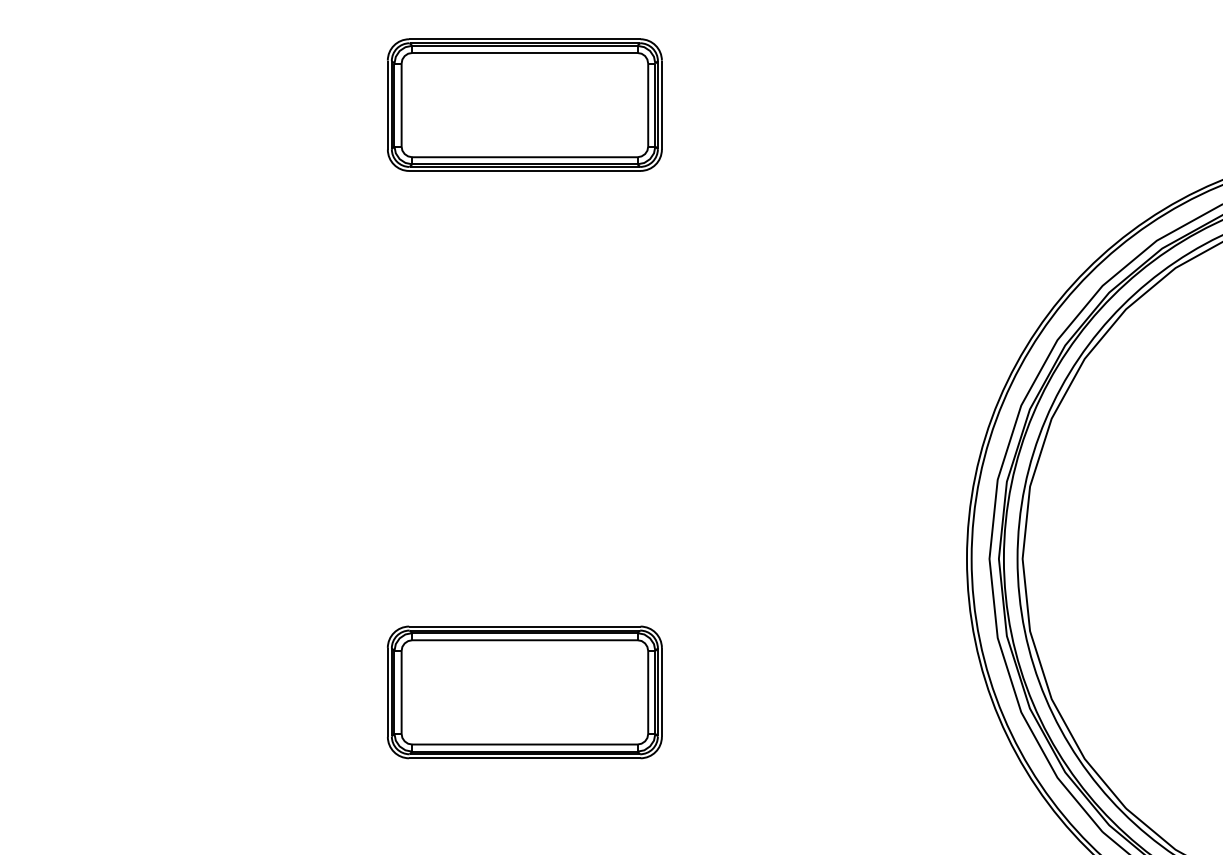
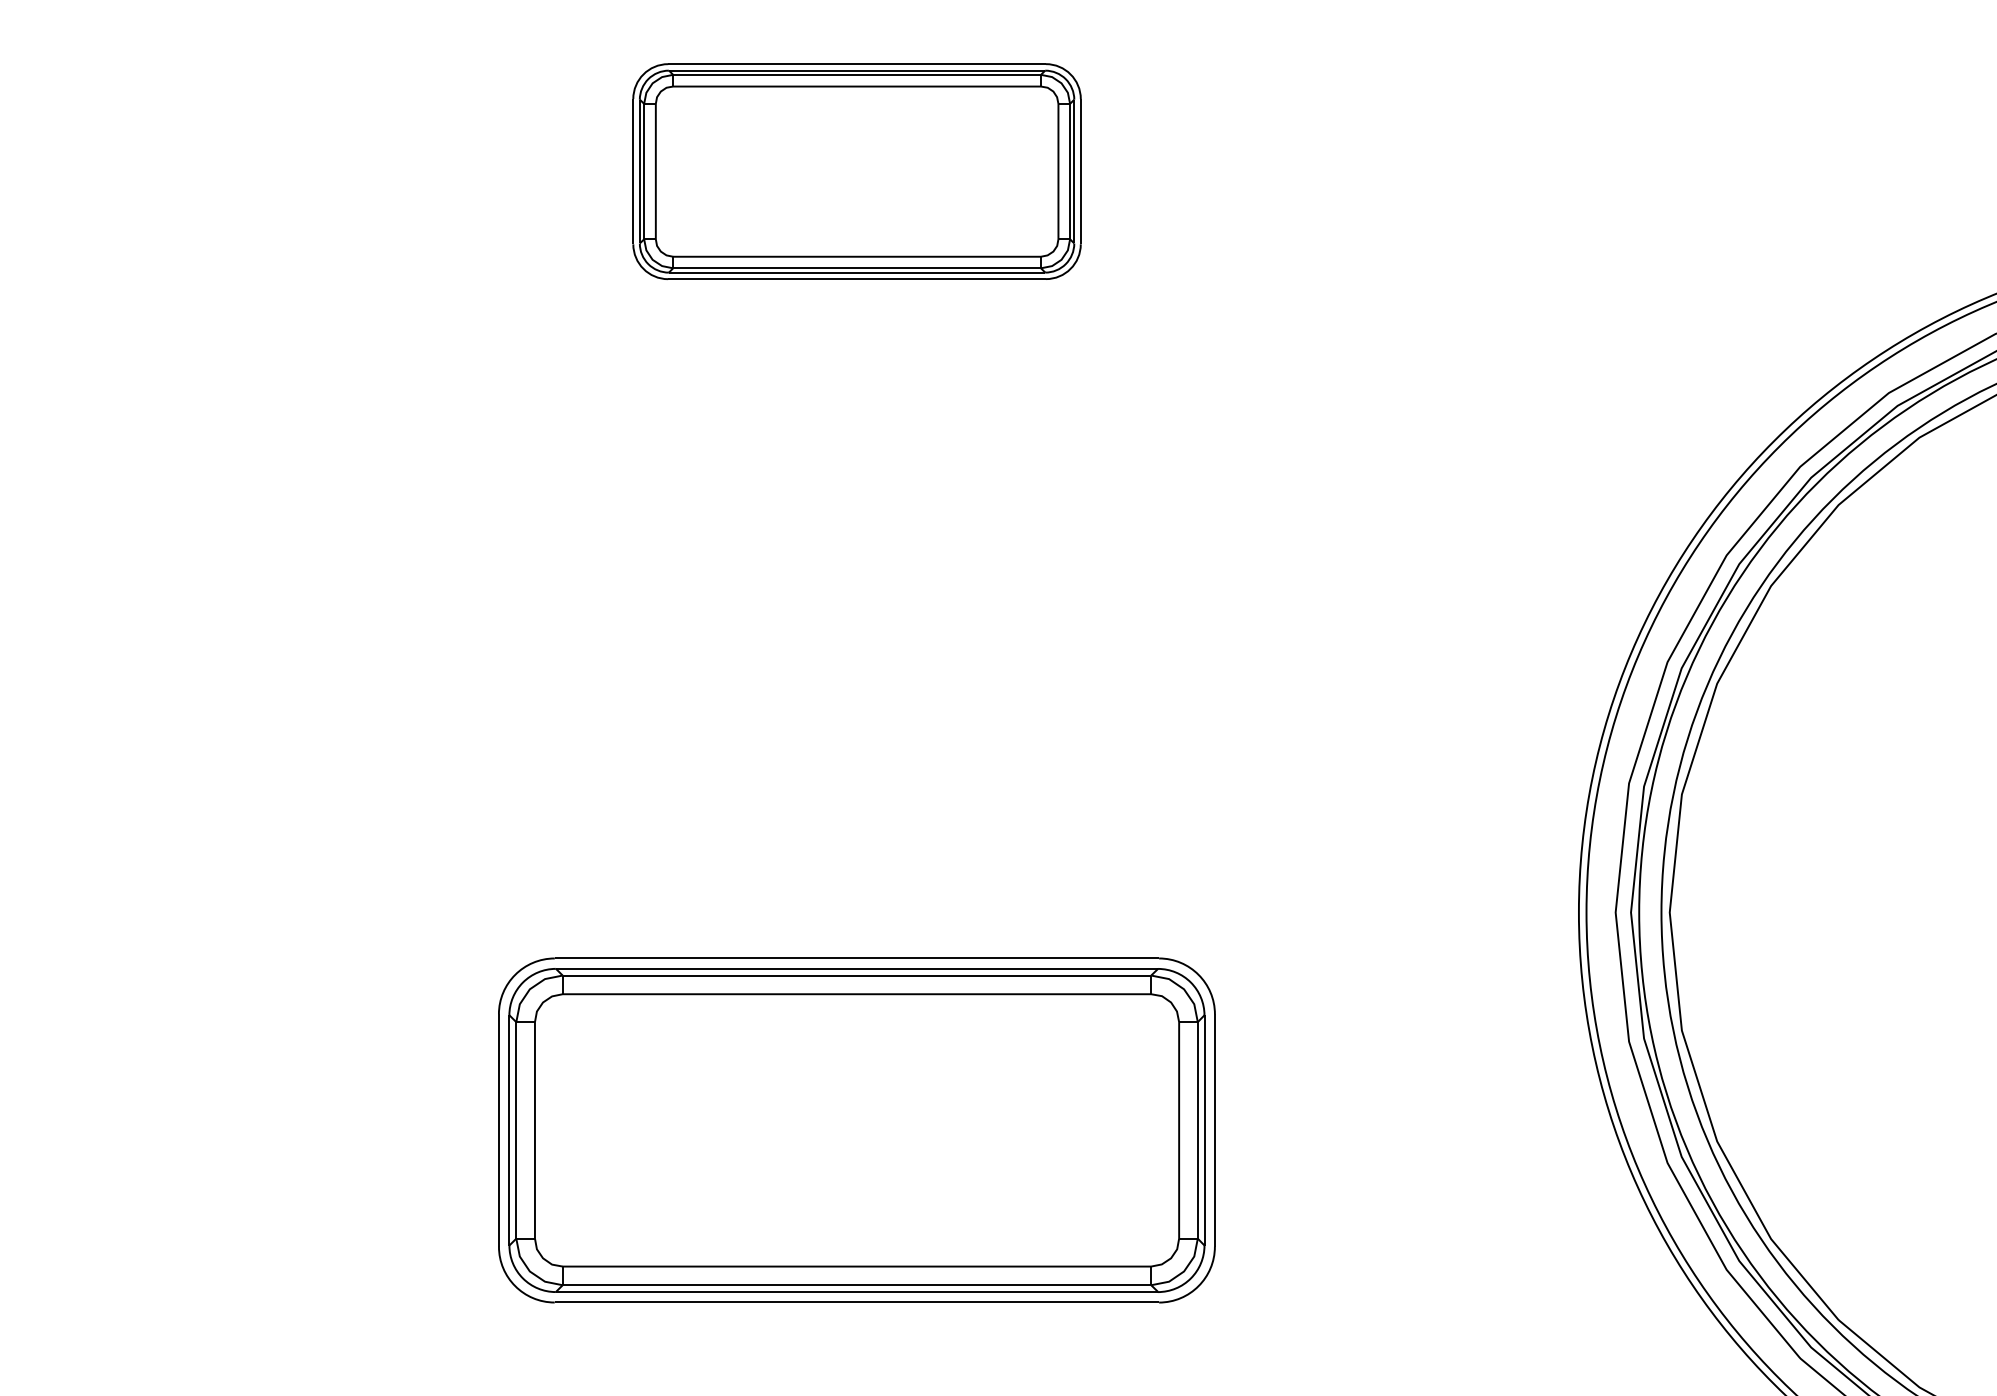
part: (524, 692) -> (856, 1130), size x1.6

